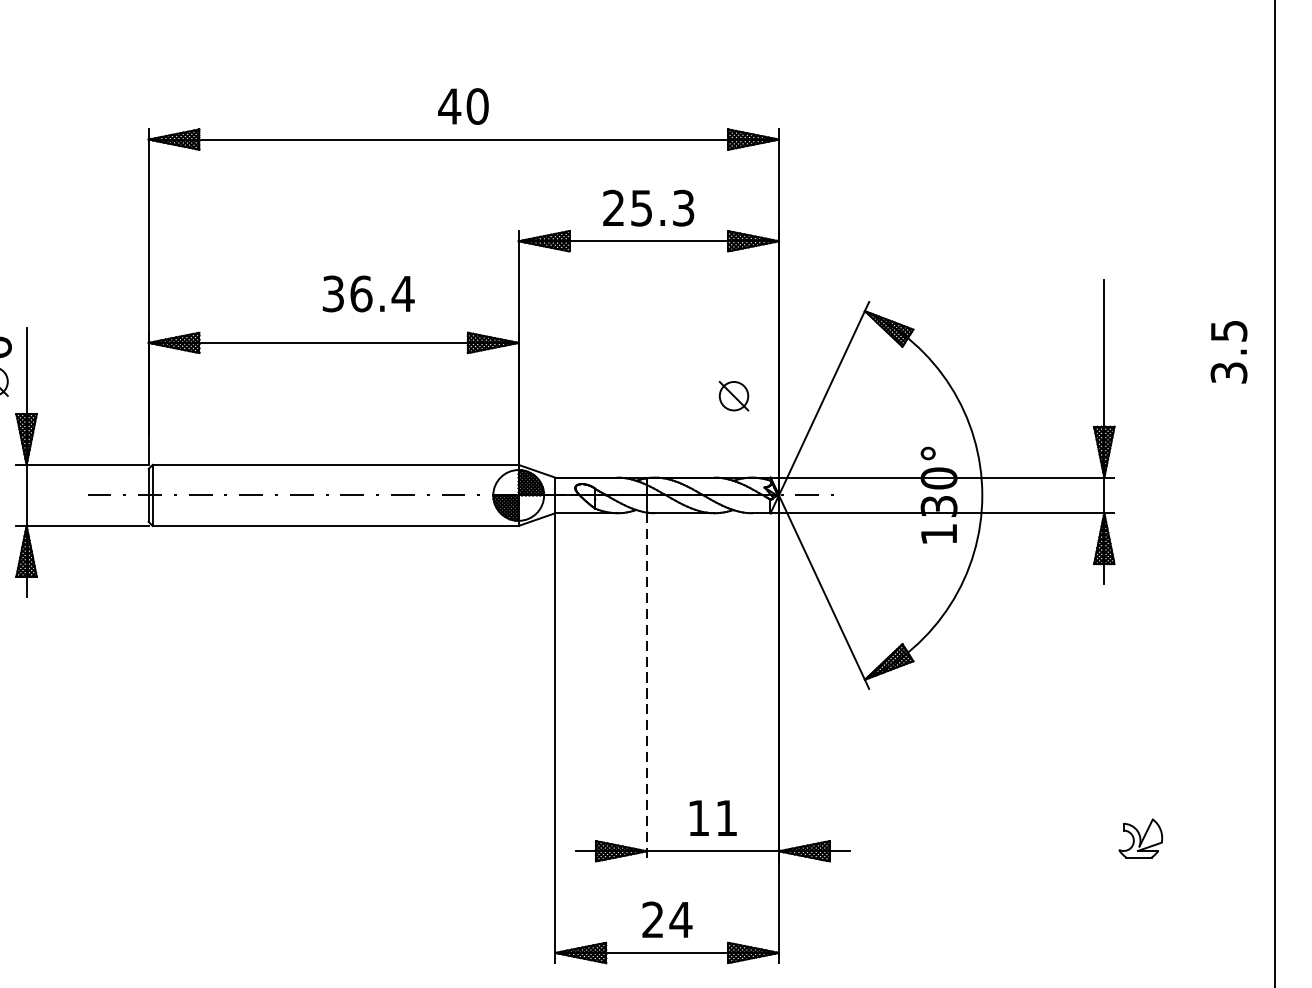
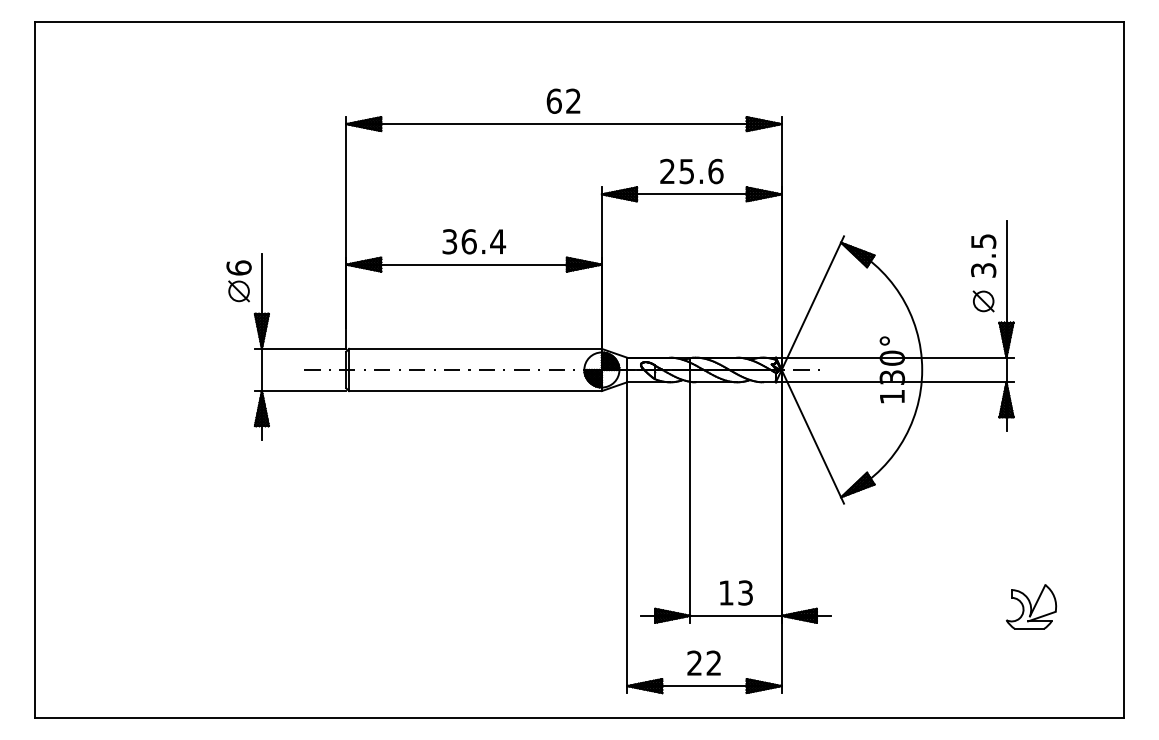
text: (463, 105) -> (563, 100), 40 -> 62
text: (683, 208) -> (715, 171), 25.3 -> 25.6
text: (369, 293) -> (474, 241), moved
text: (1228, 351) -> (983, 255), moved
part: (733, 396) -> (983, 301), moved
line: (646, 688) -> (690, 503), dashed -> solid
text: (726, 817) -> (745, 592), 11 -> 13
part: (1140, 837) -> (1031, 606), size x1.67
text: (680, 918) -> (713, 662), 24 -> 22

